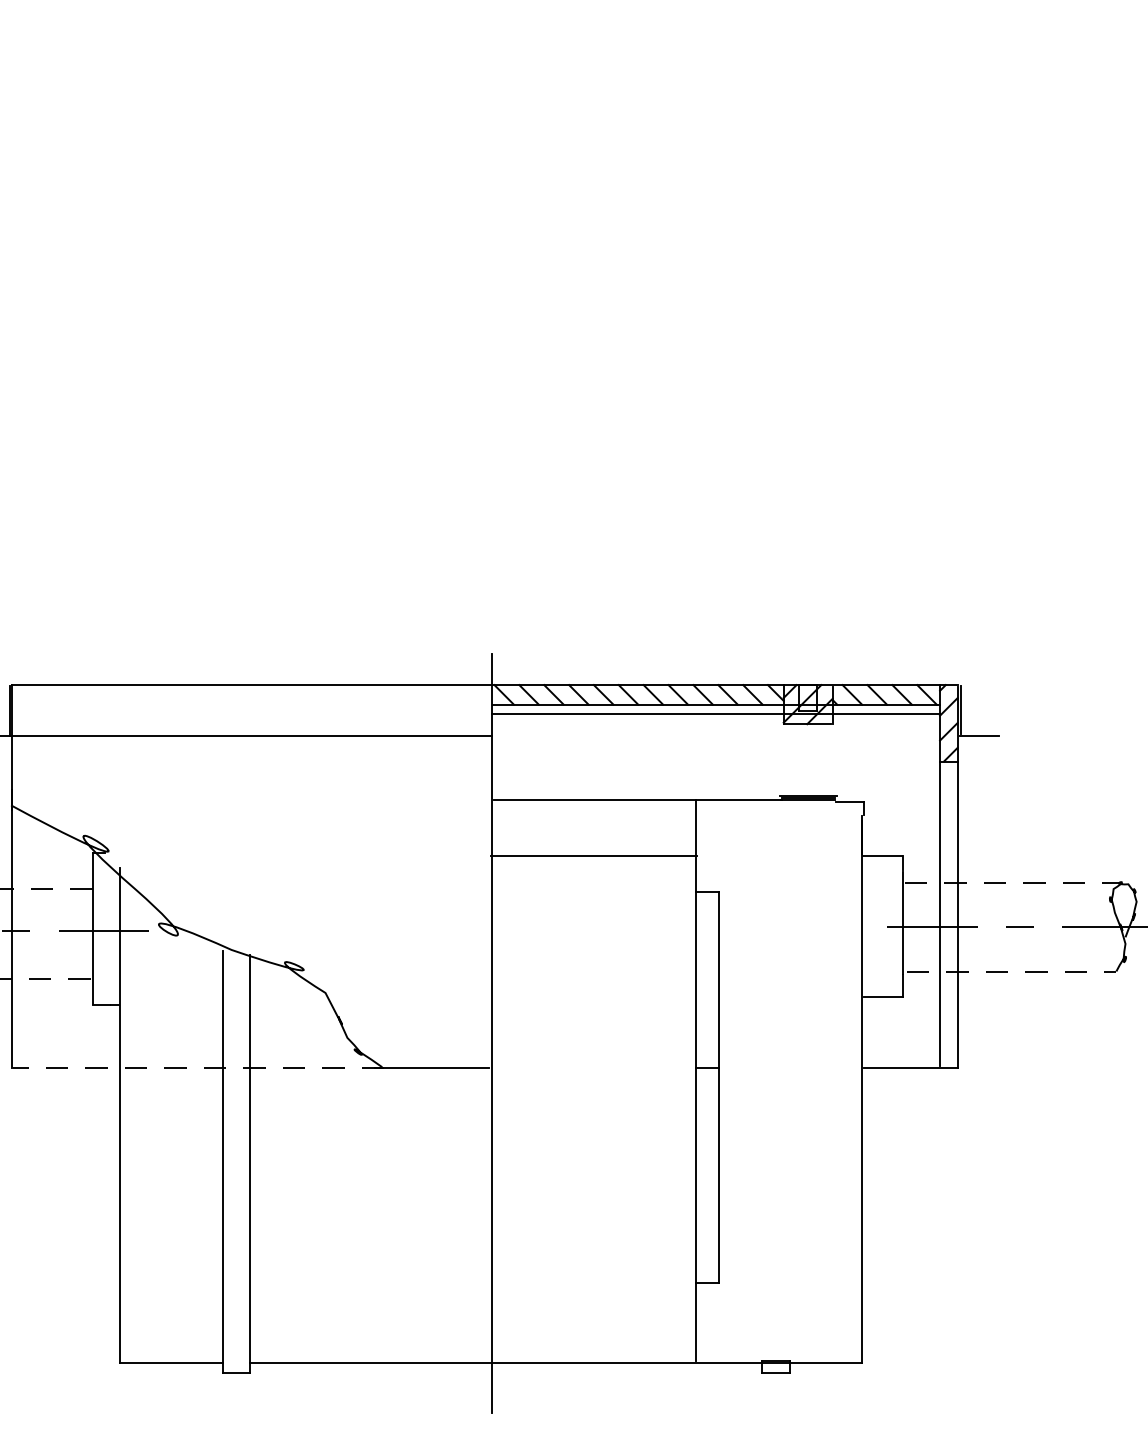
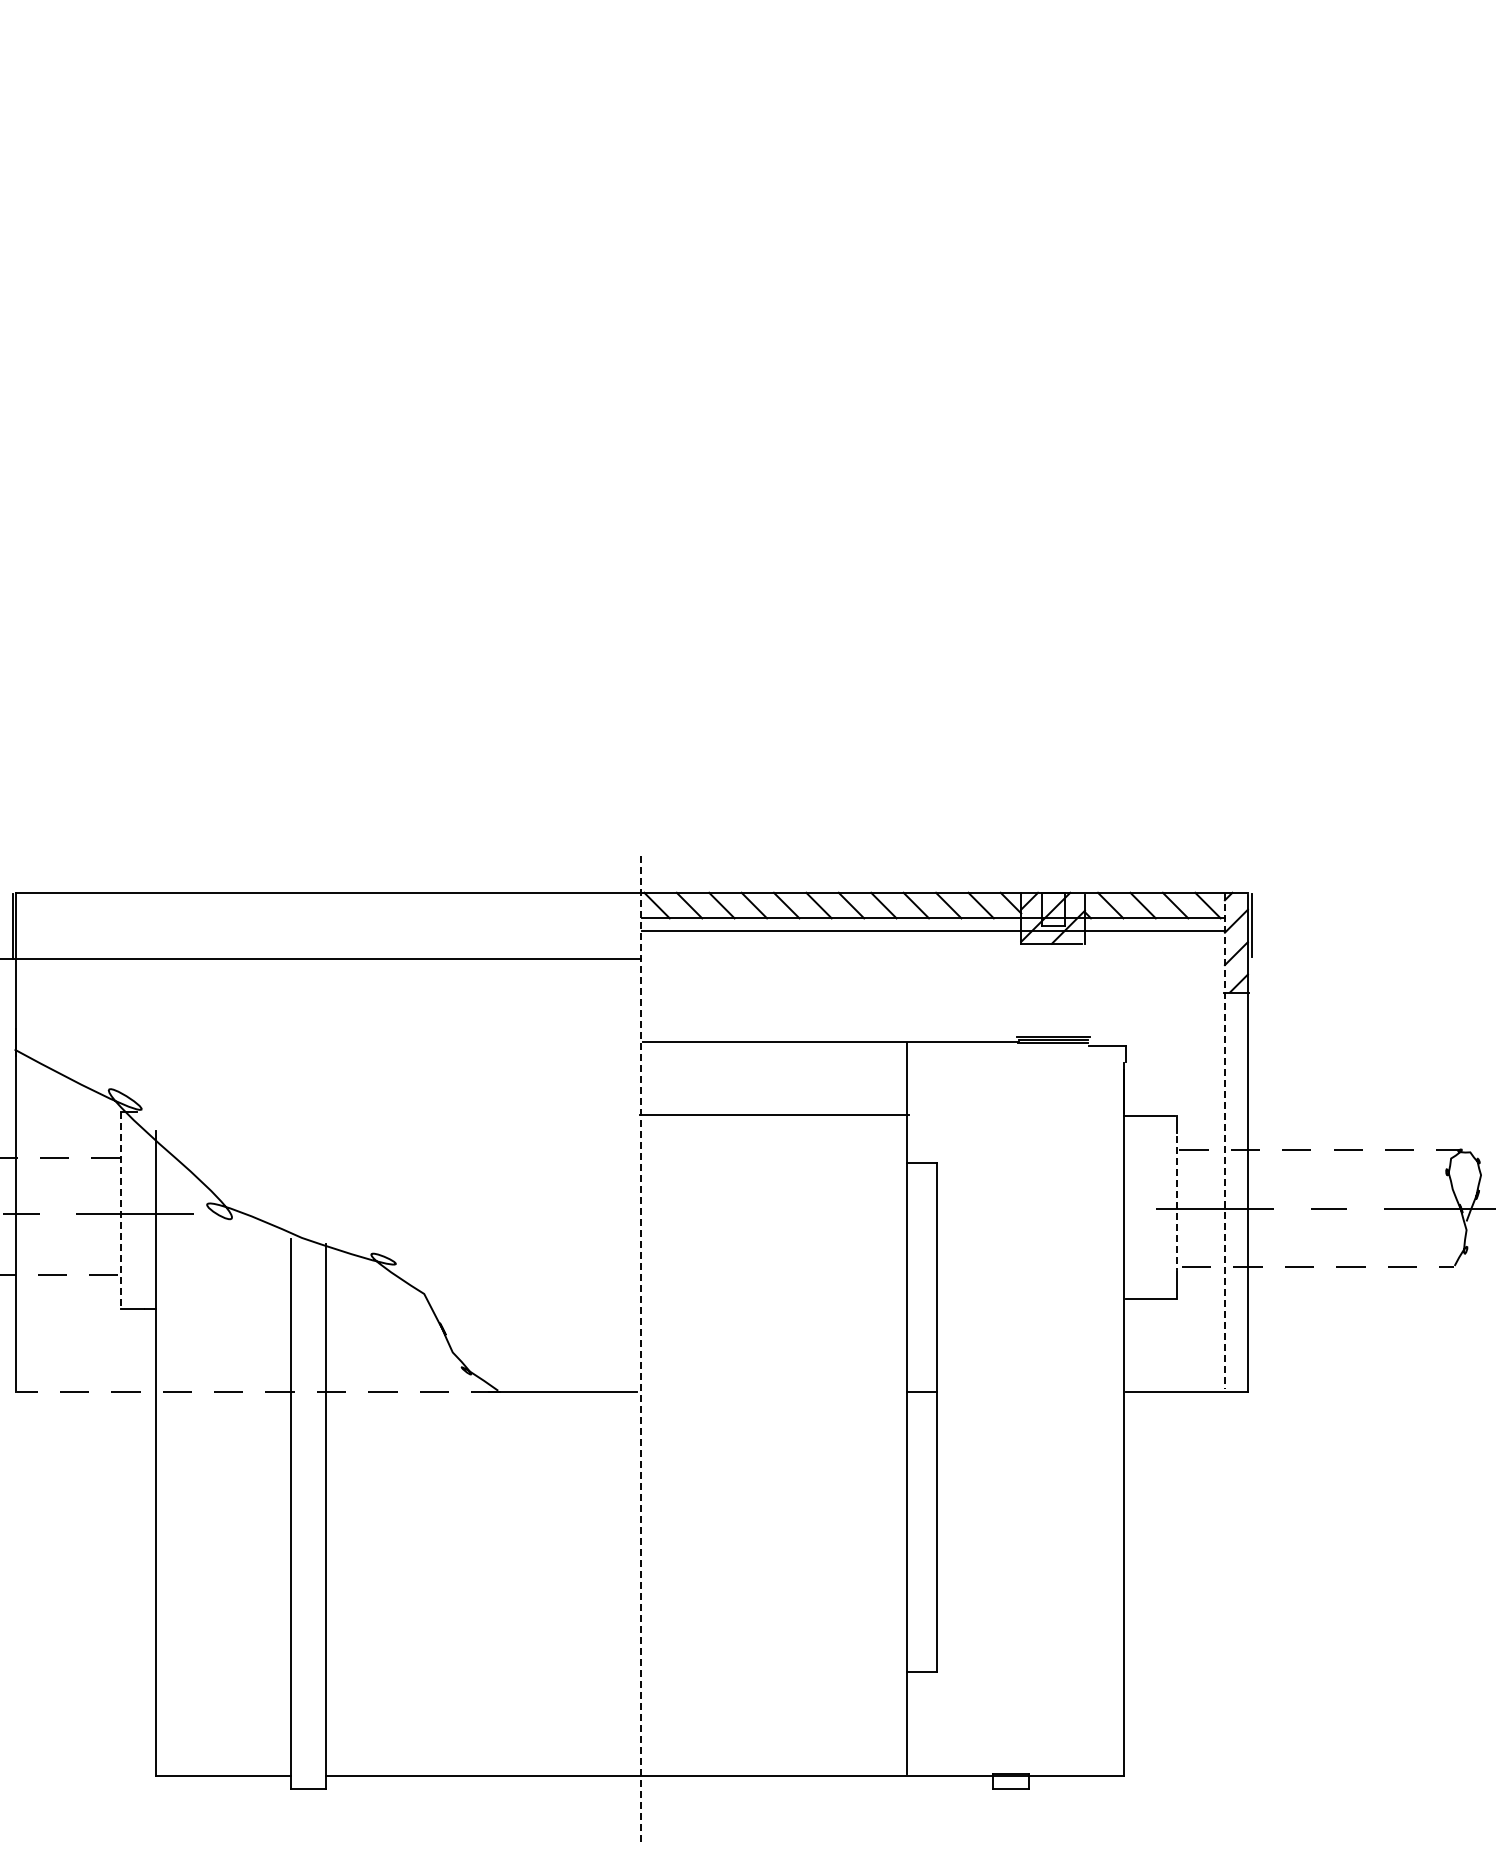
line: (978, 736) -> (1275, 959), removed
line: (939, 875) -> (1224, 1141), solid -> dashed
line: (903, 922) -> (1177, 1202), solid -> dashed
line: (92, 928) -> (120, 1210), solid -> dashed
line: (492, 1033) -> (641, 1346), solid -> dashed

